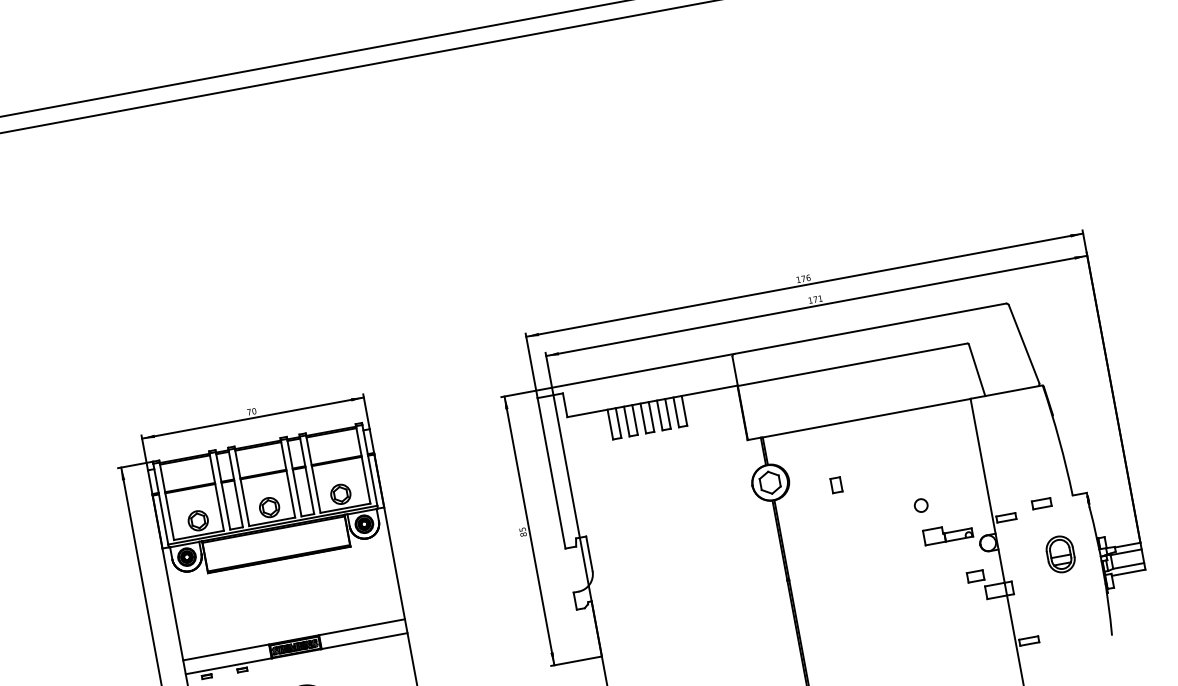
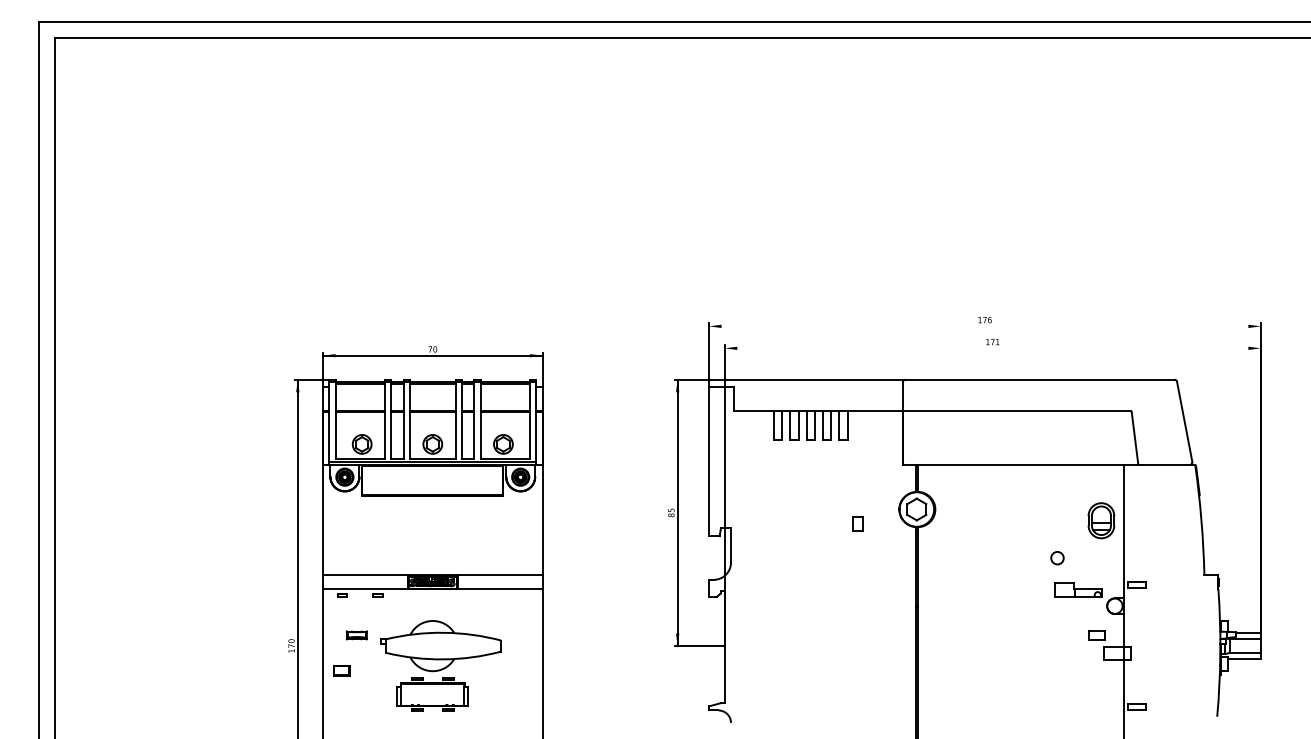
line: (804, 285) -> (984, 326), removed
line: (816, 306) -> (992, 348), removed
part: (836, 485) -> (857, 523), moved
part: (1040, 503) -> (1172, 577), removed
part: (1060, 554) -> (1101, 520), moved

